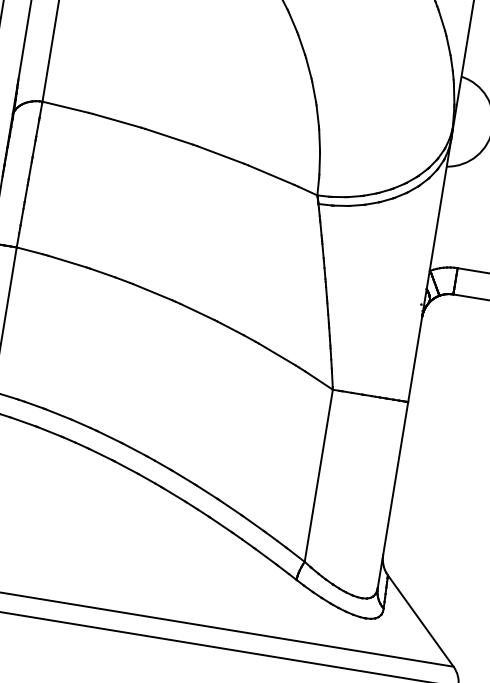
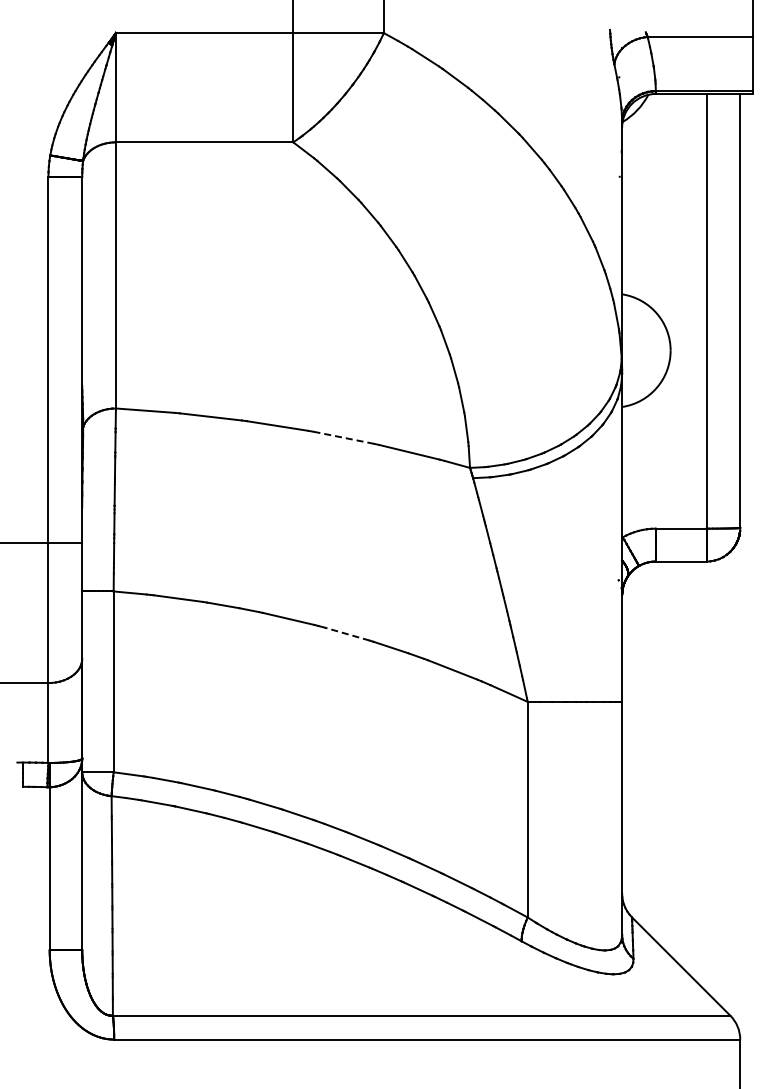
line: (221, 154) -> (344, 437), solid -> dashed
line: (197, 311) -> (346, 633), solid -> dashed

